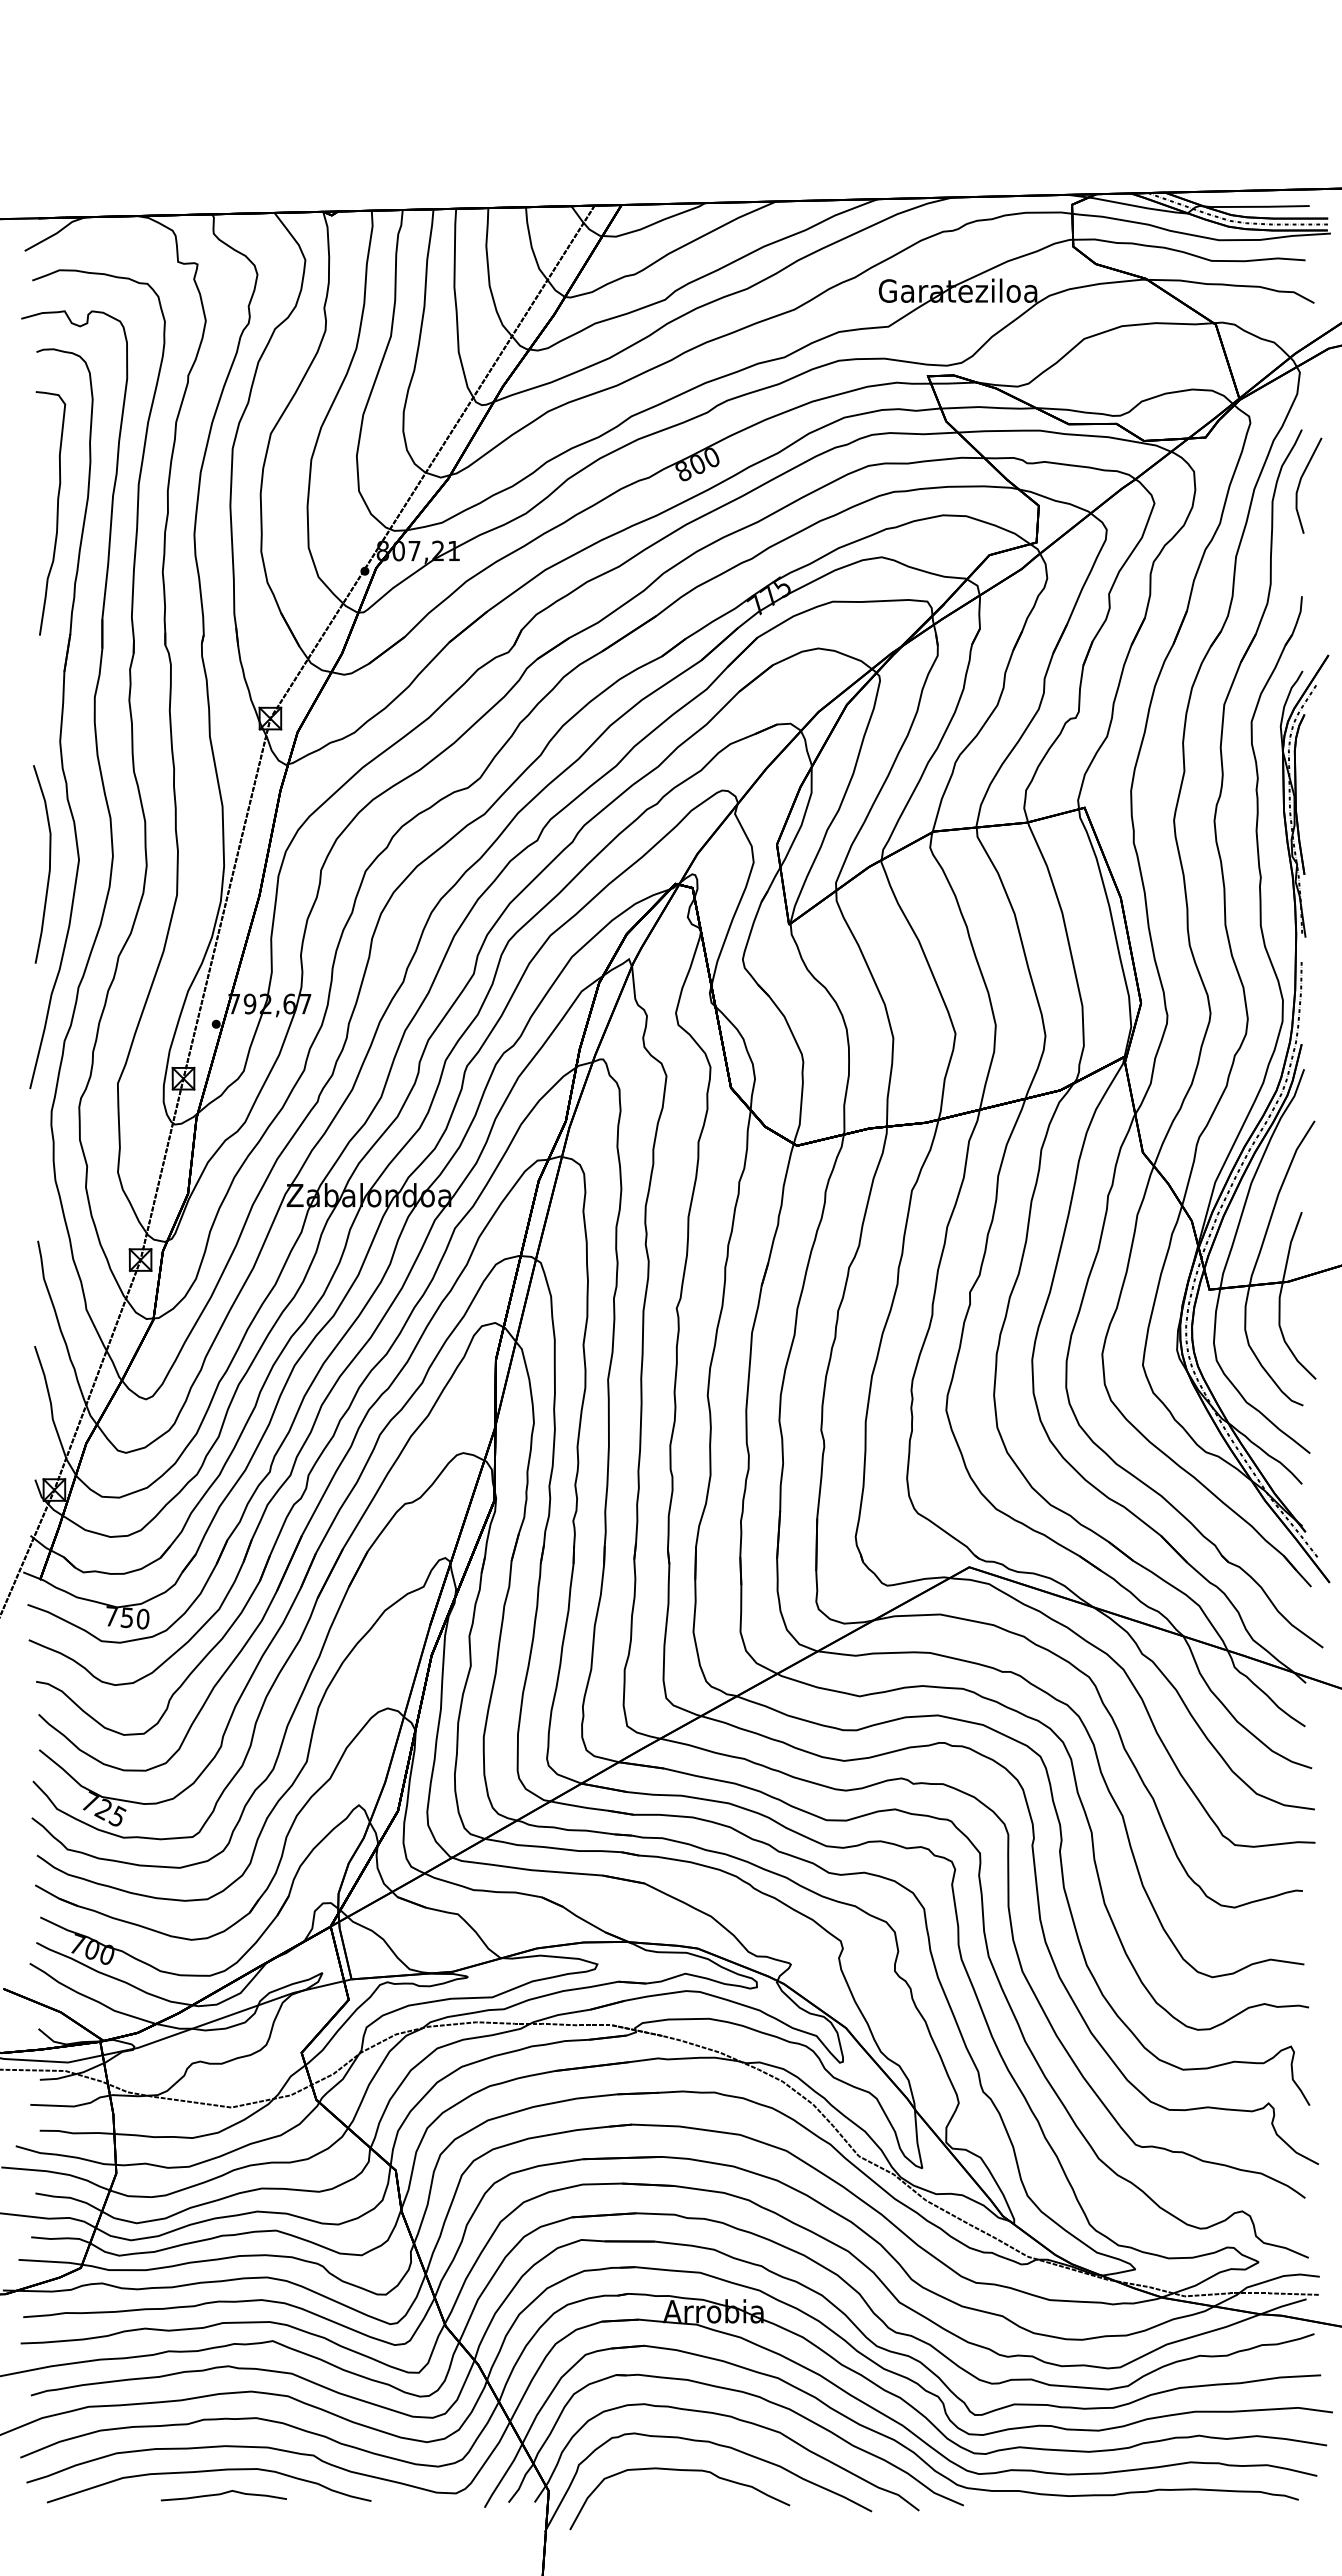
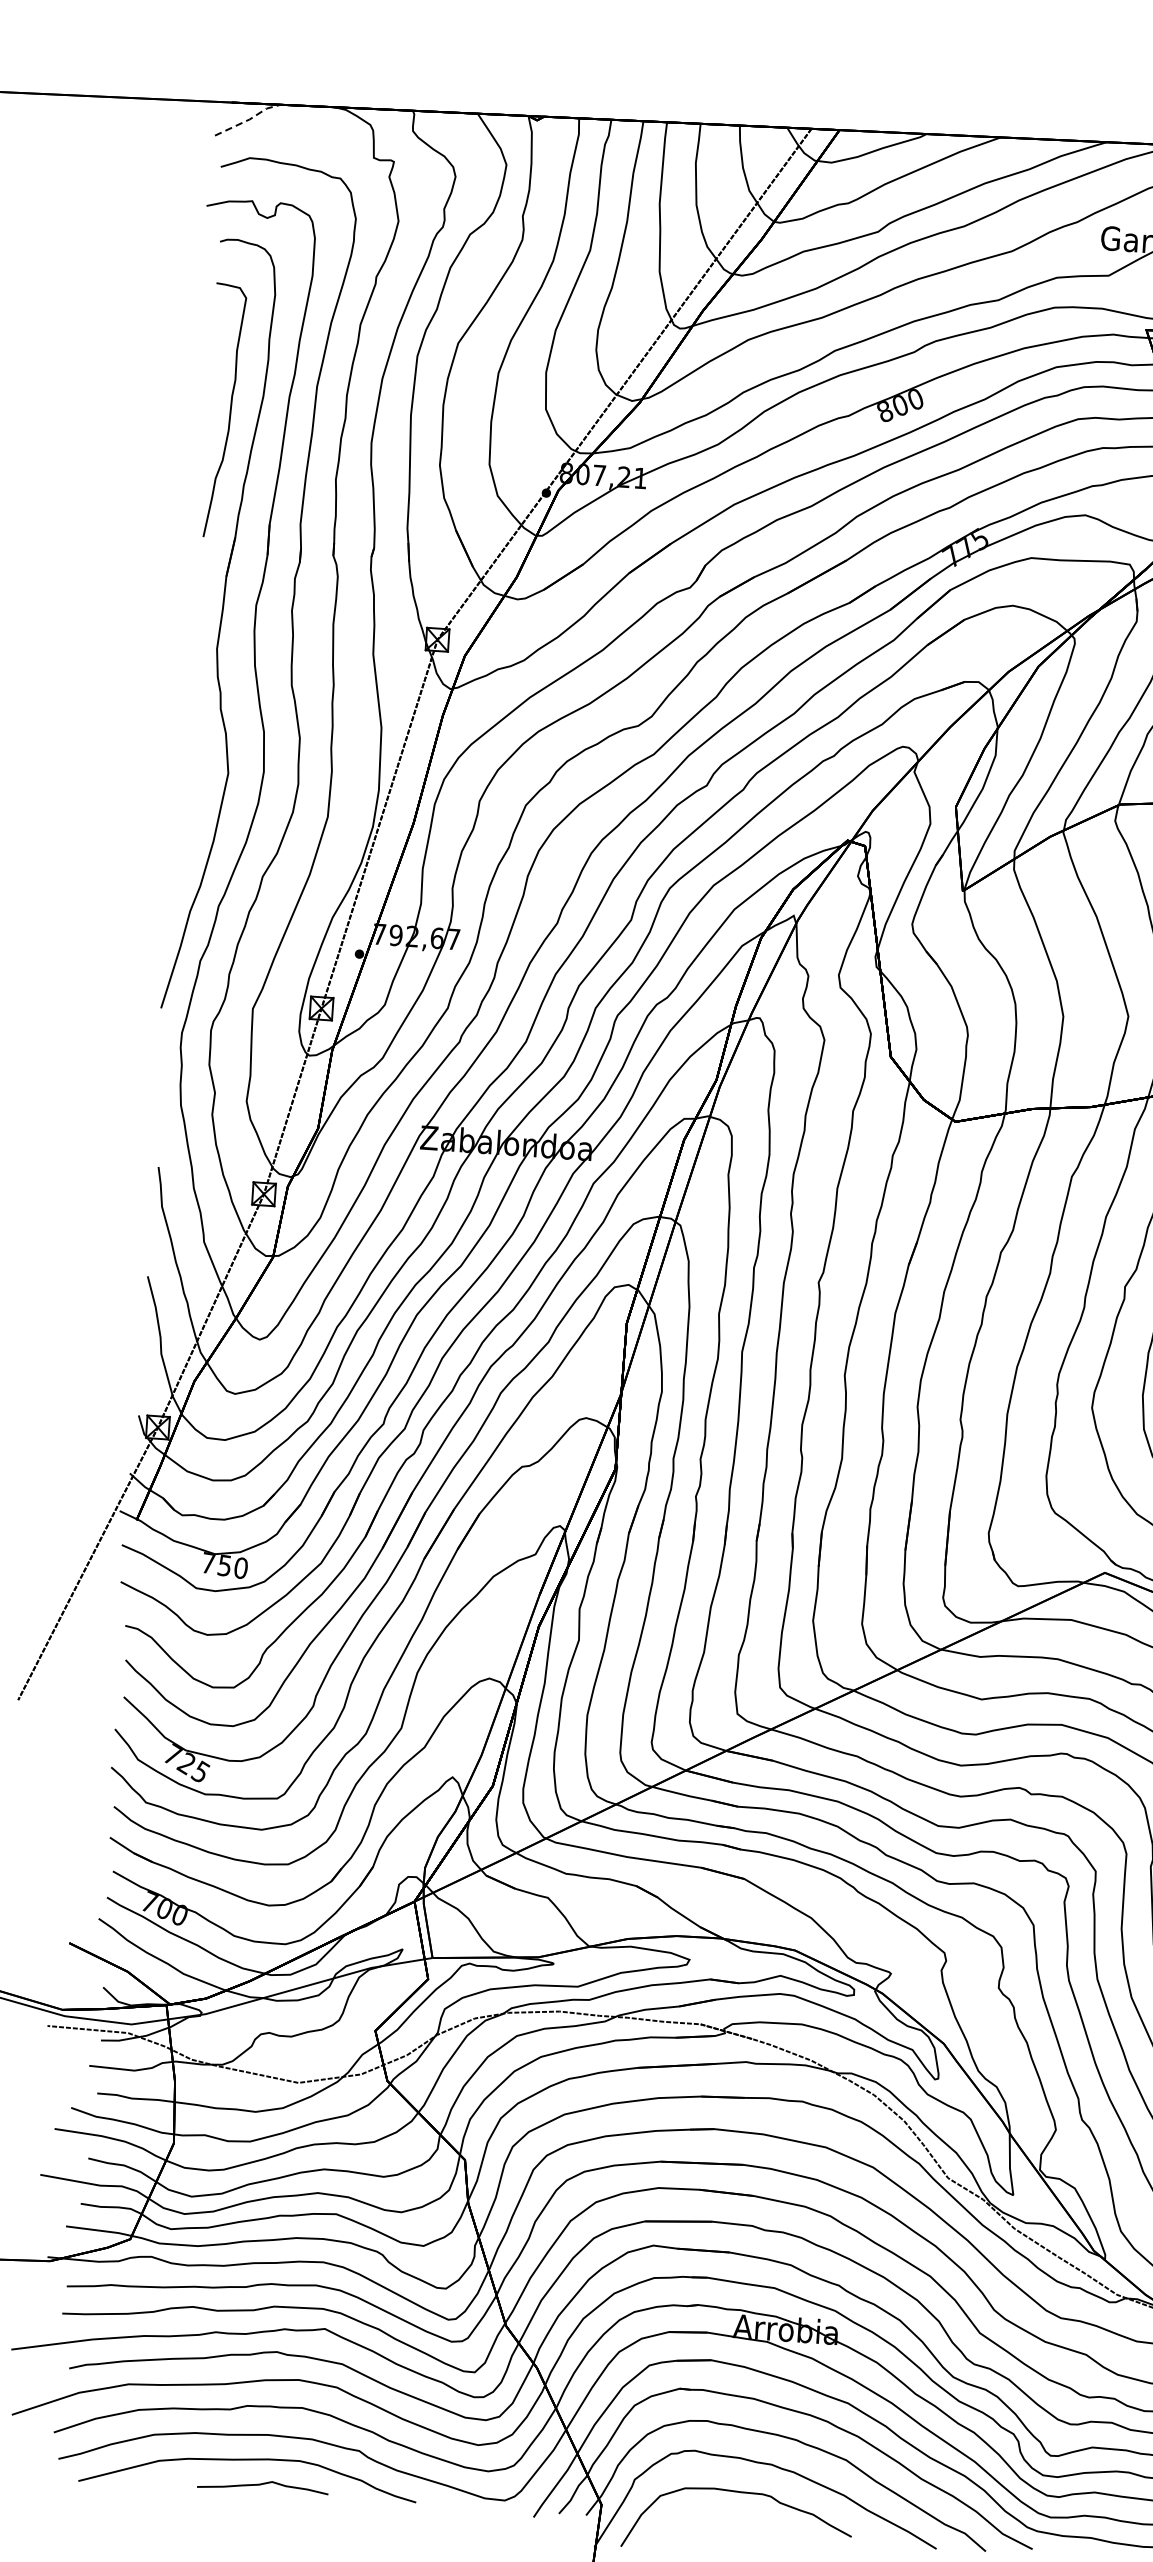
line: (56, 233) -> (249, 119), solid -> dashed
curve: (49, 864) -> (197, 776), removed

